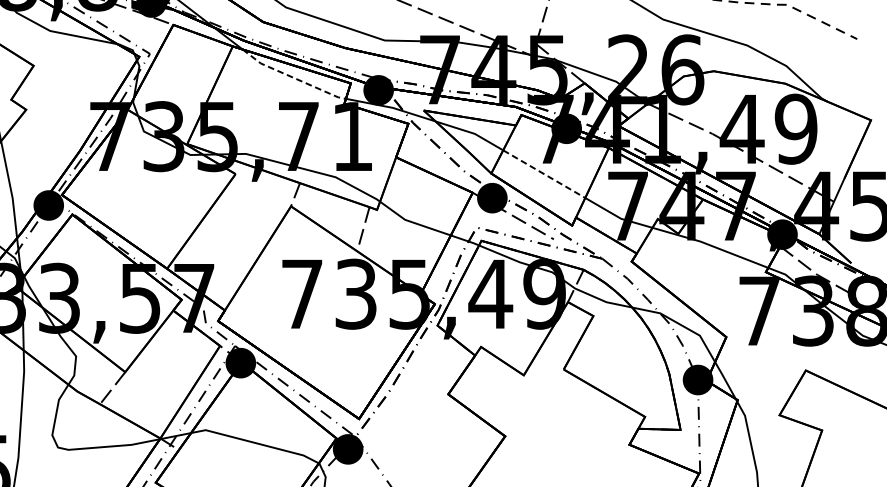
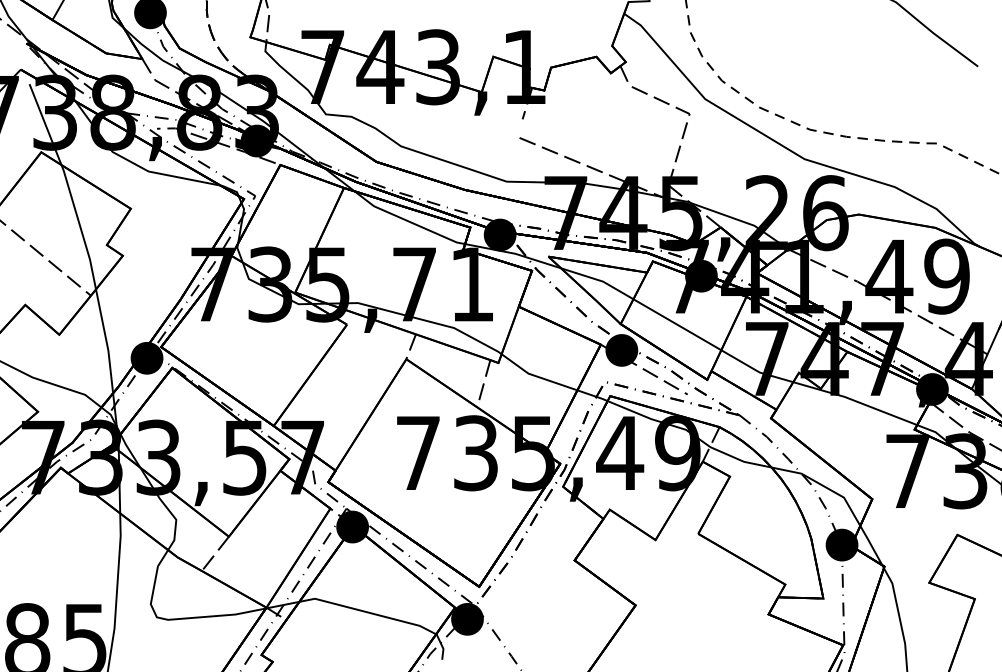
line: (293, 77) -> (408, 221), dashed -> solid
line: (544, 173) -> (677, 324), dashed -> solid

